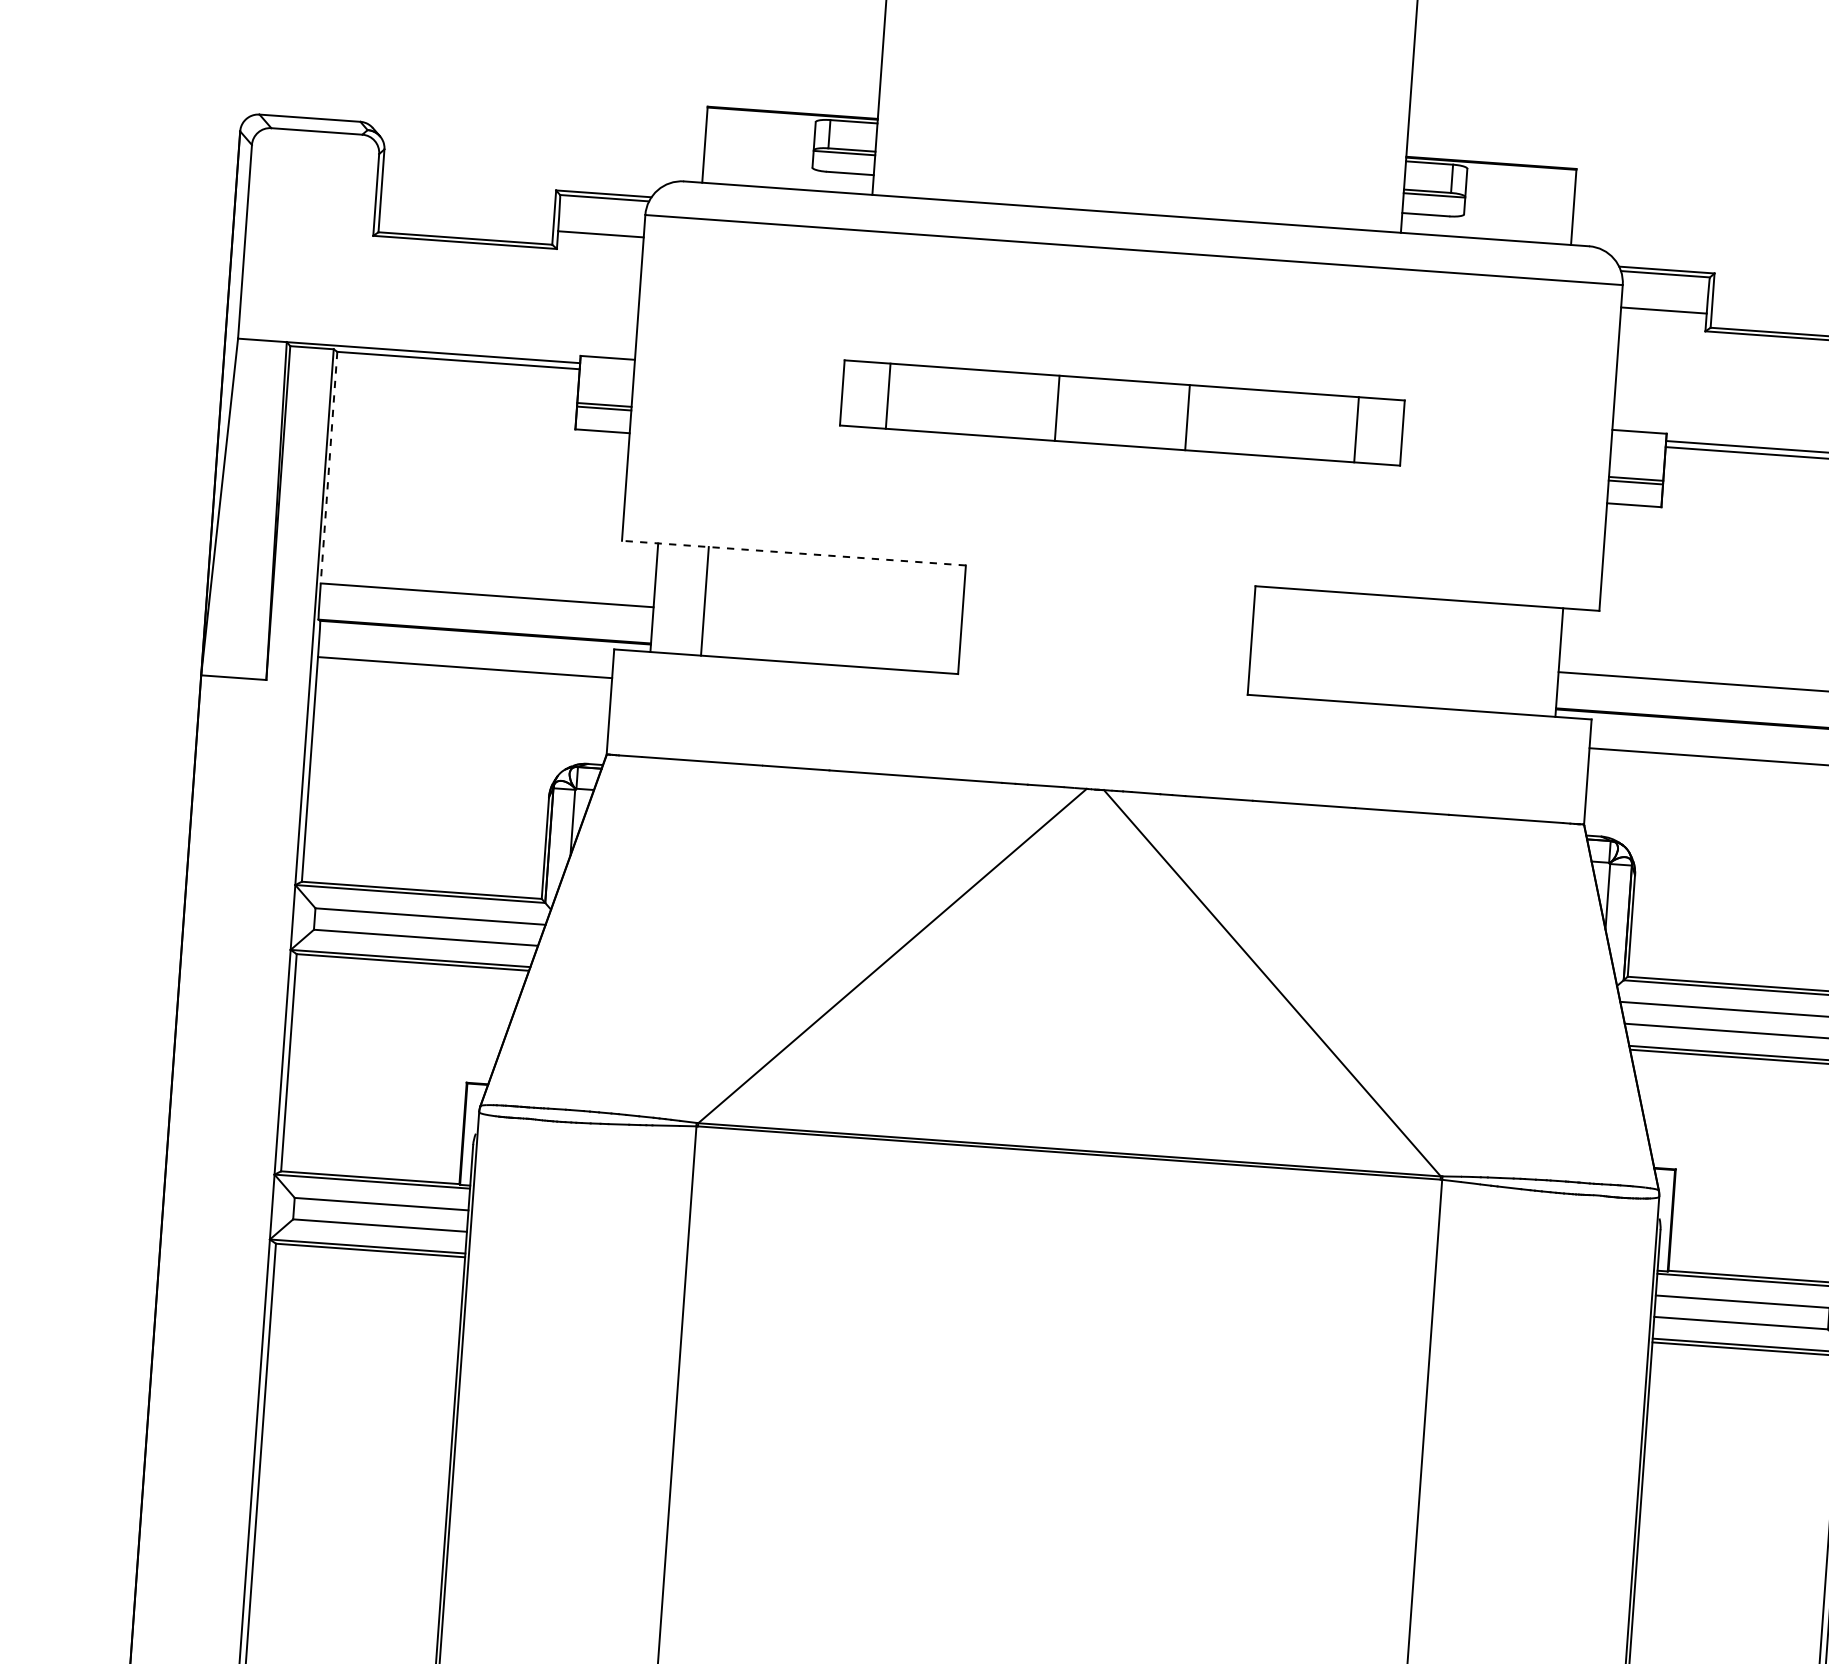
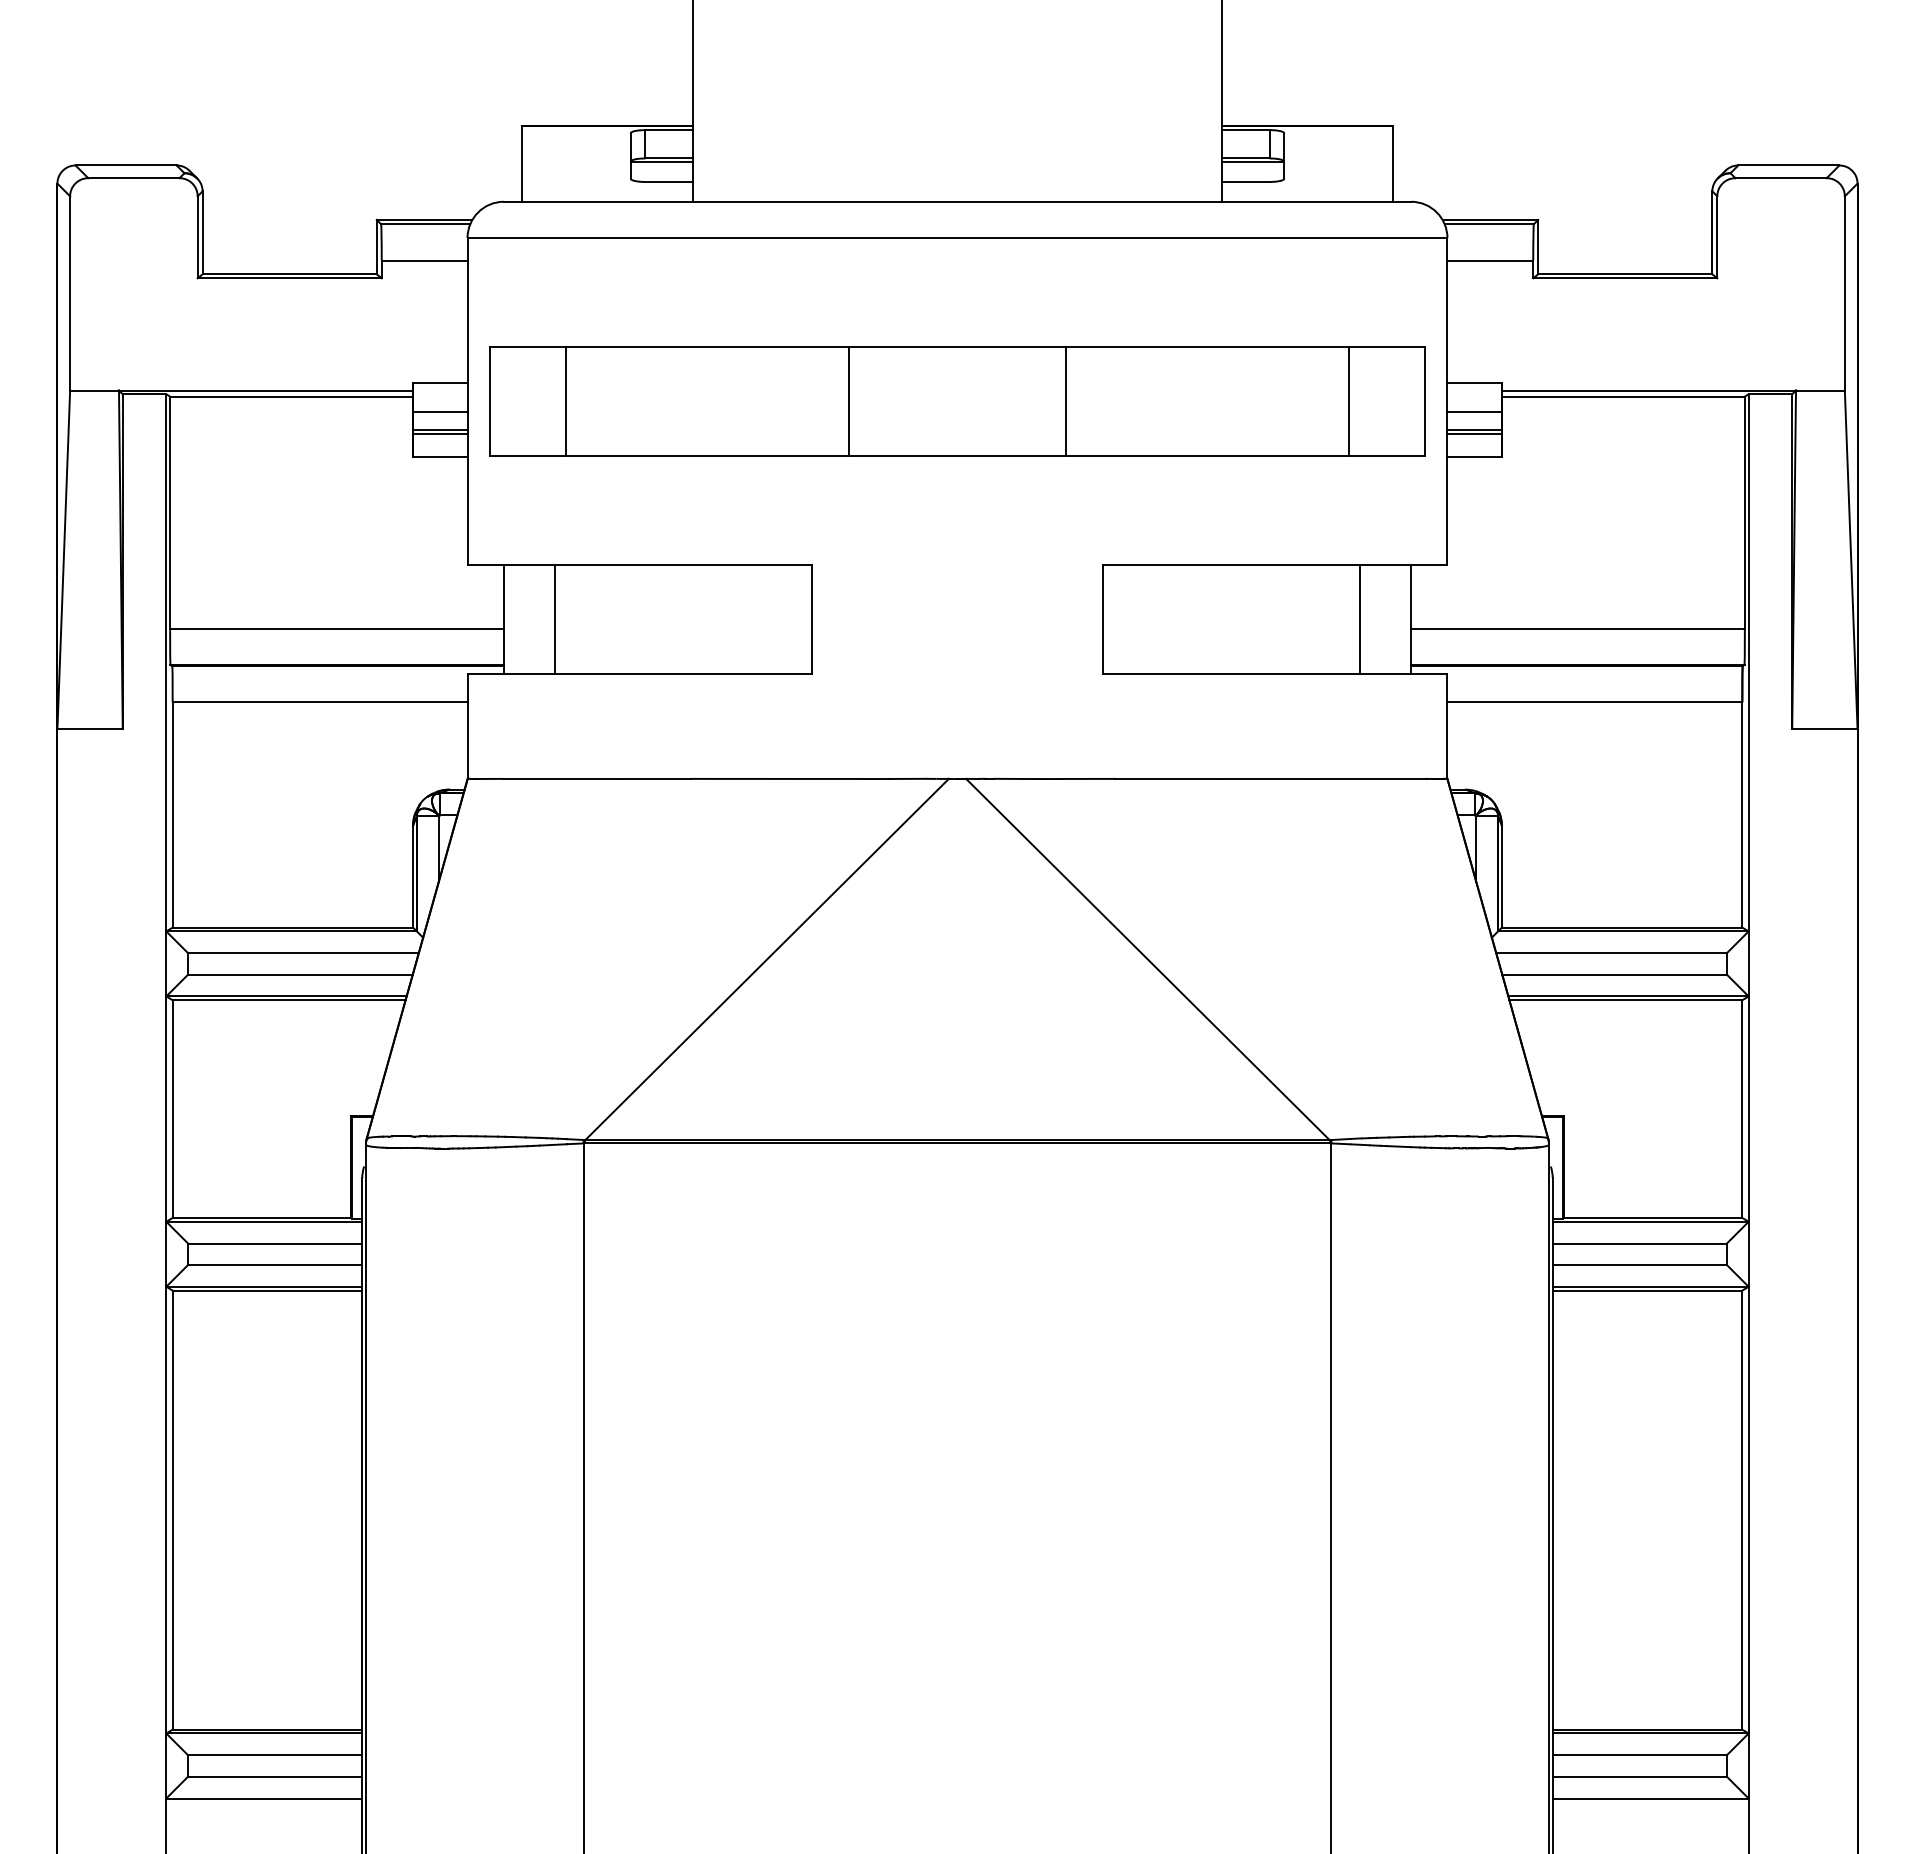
line: (605, 387) -> (440, 412), added
part: (1122, 413) -> (957, 401), size x1.67
line: (1637, 460) -> (1474, 412), added
line: (329, 468) -> (170, 513), dashed -> solid
line: (793, 552) -> (639, 564), dashed -> solid
line: (1508, 658) -> (1360, 618), added

